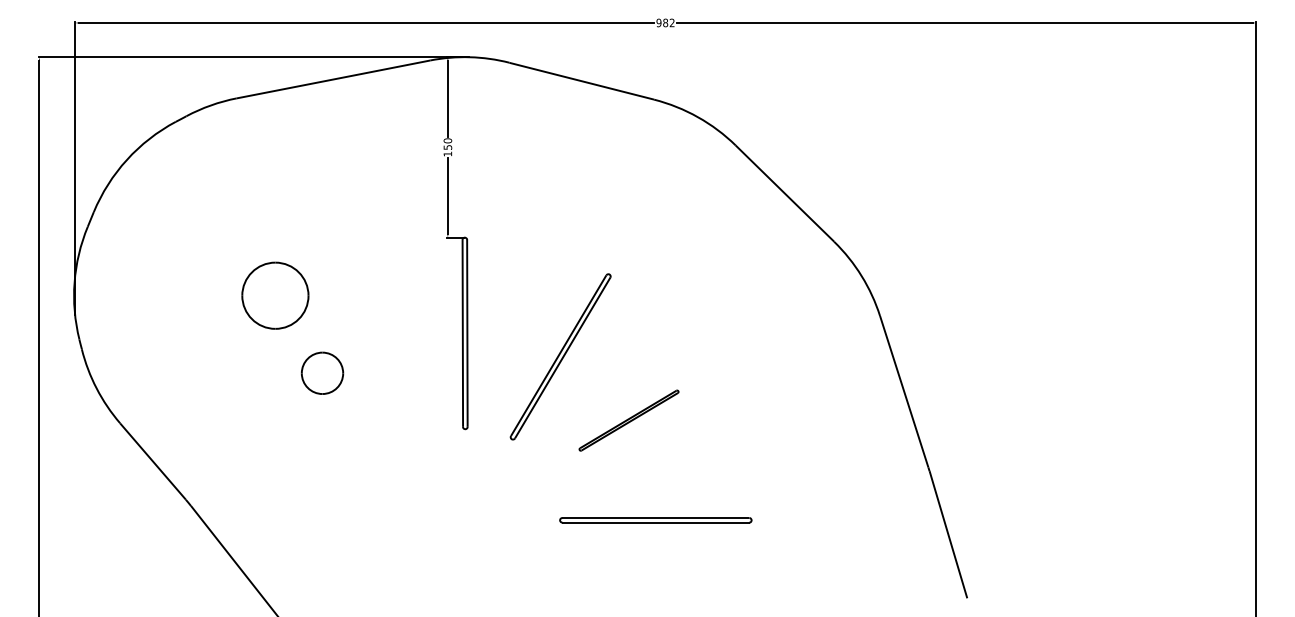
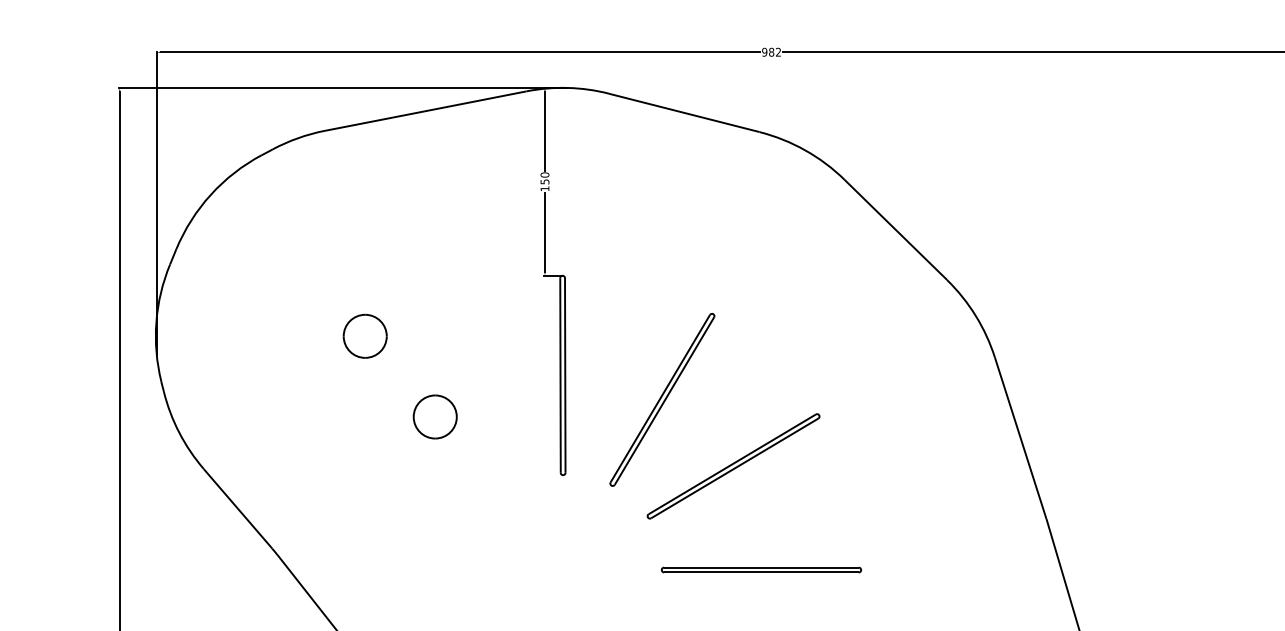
part: (274, 295) -> (364, 335), size x0.62
part: (322, 372) -> (435, 416), moved
part: (628, 420) -> (732, 466), size x1.67

